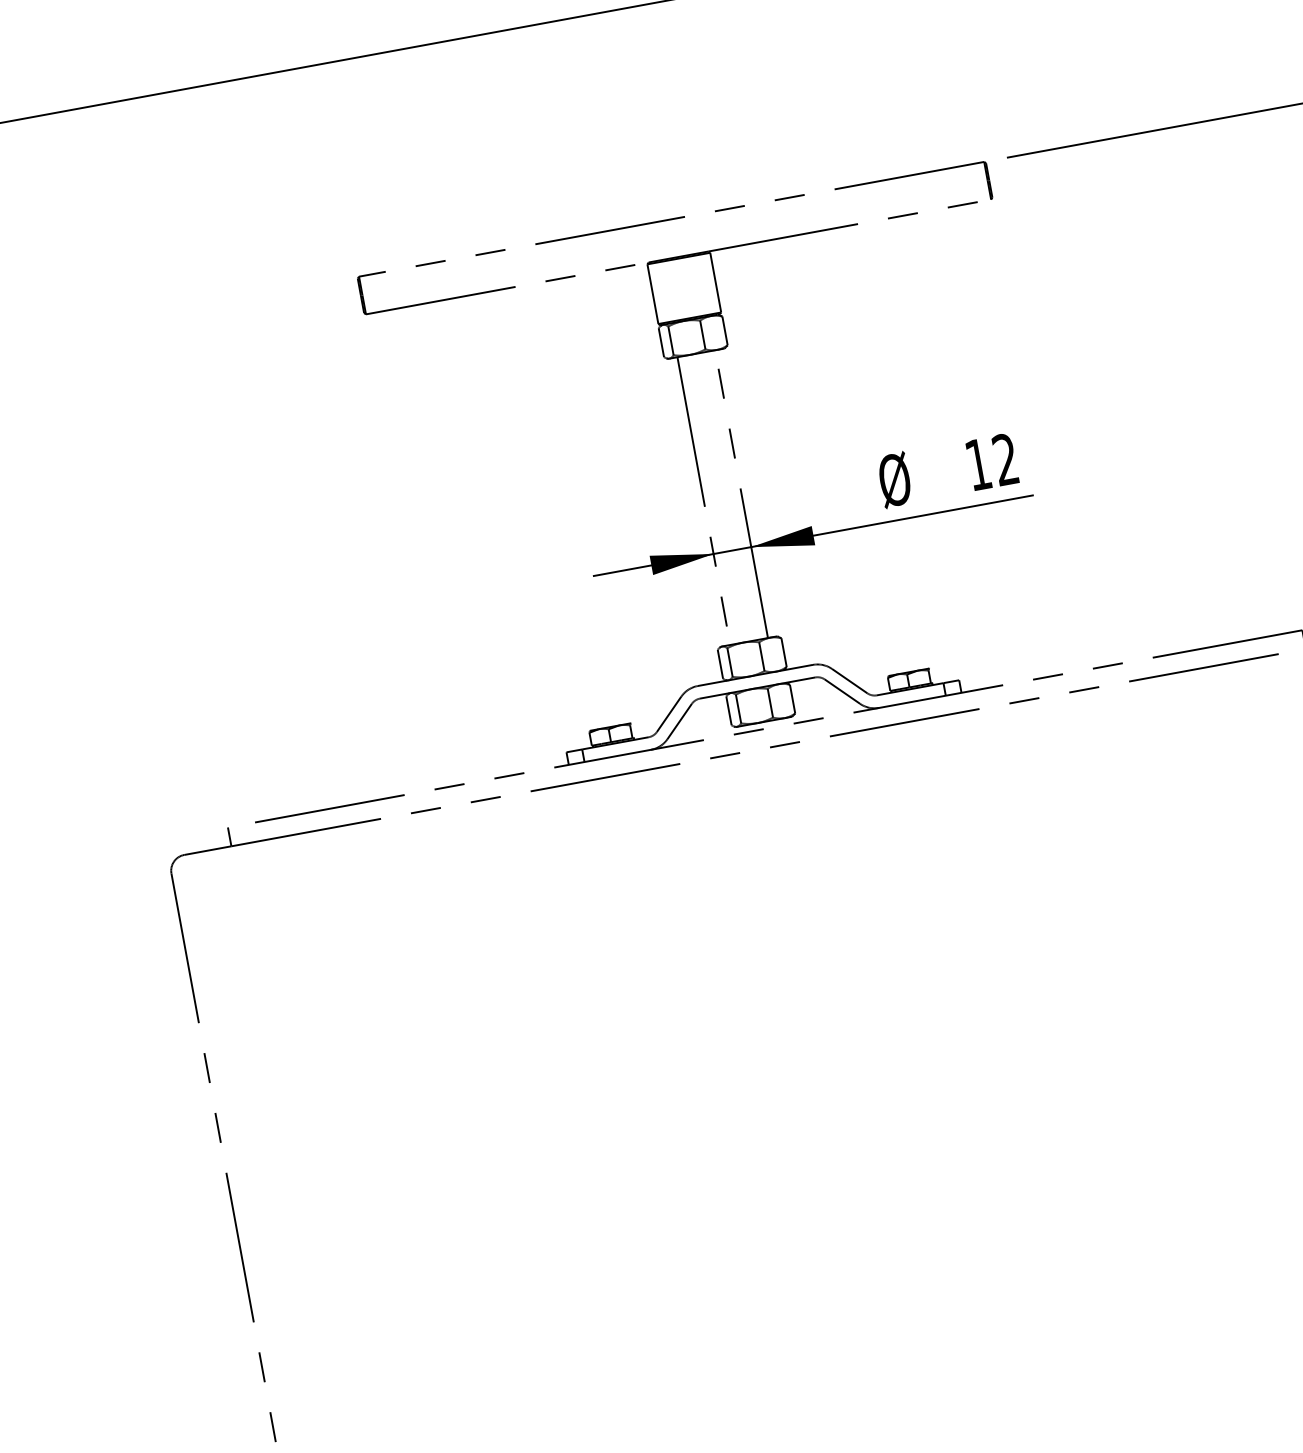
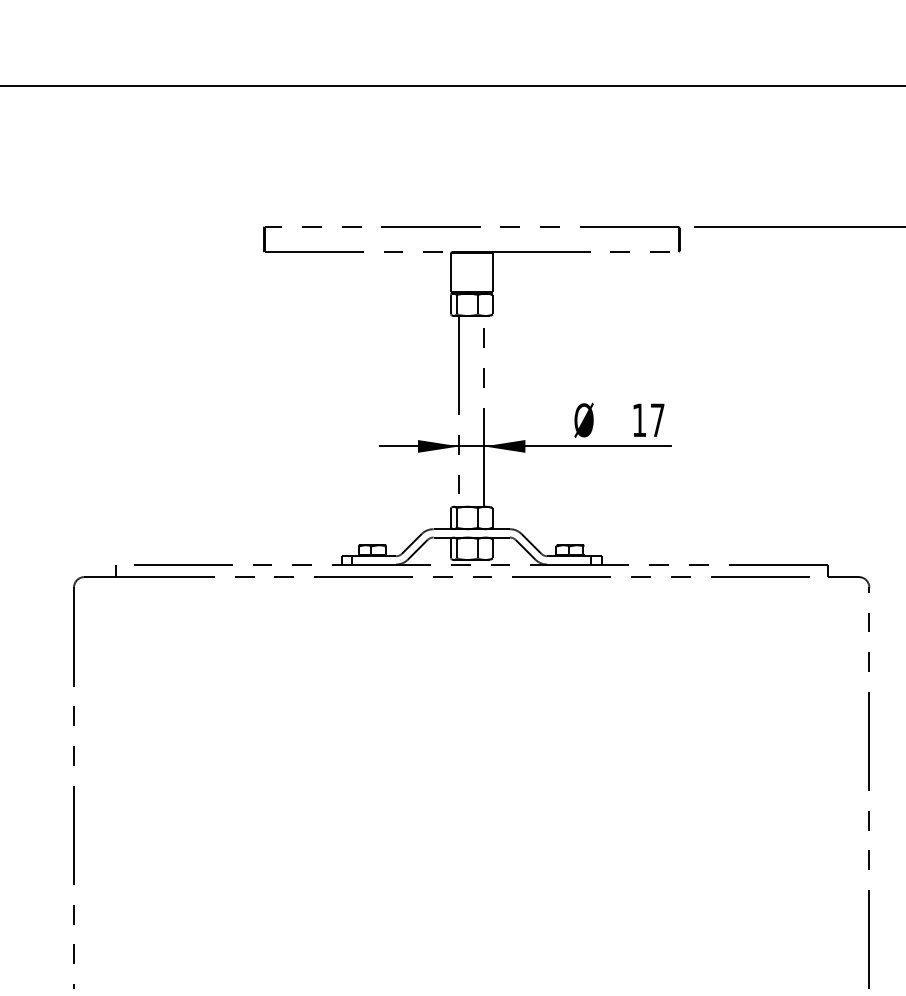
text: (1005, 458) -> (657, 419), 12 -> 17

